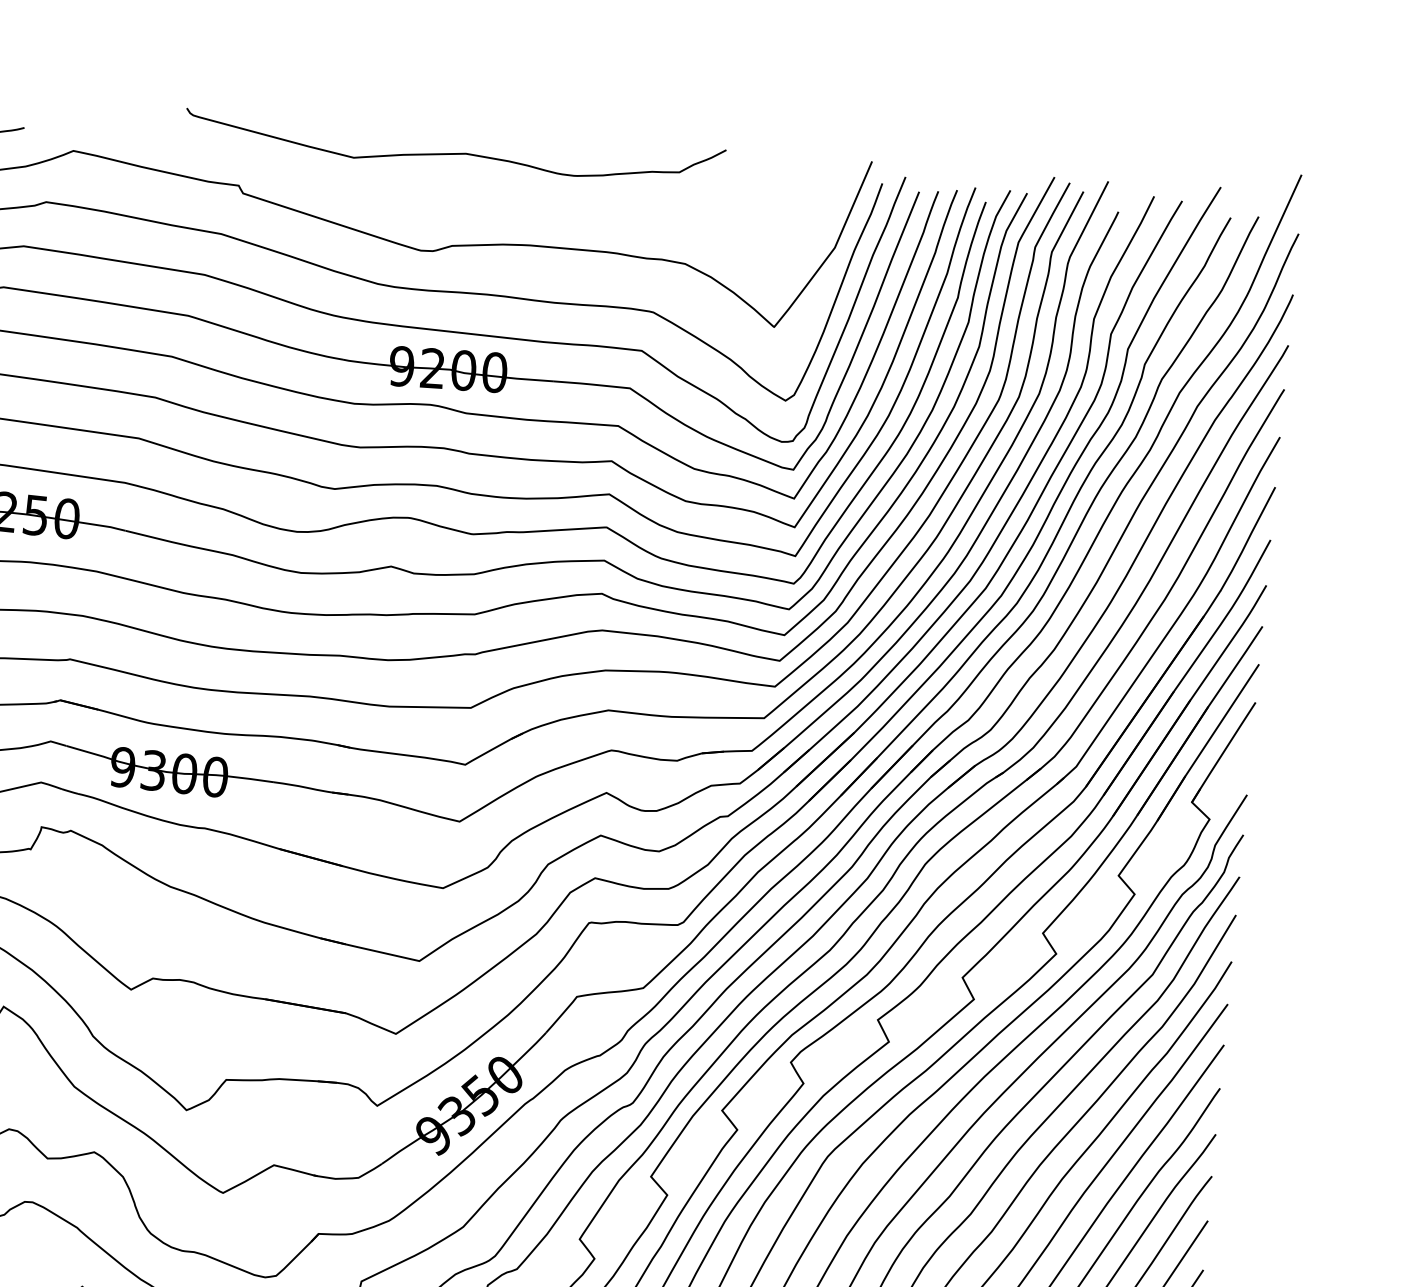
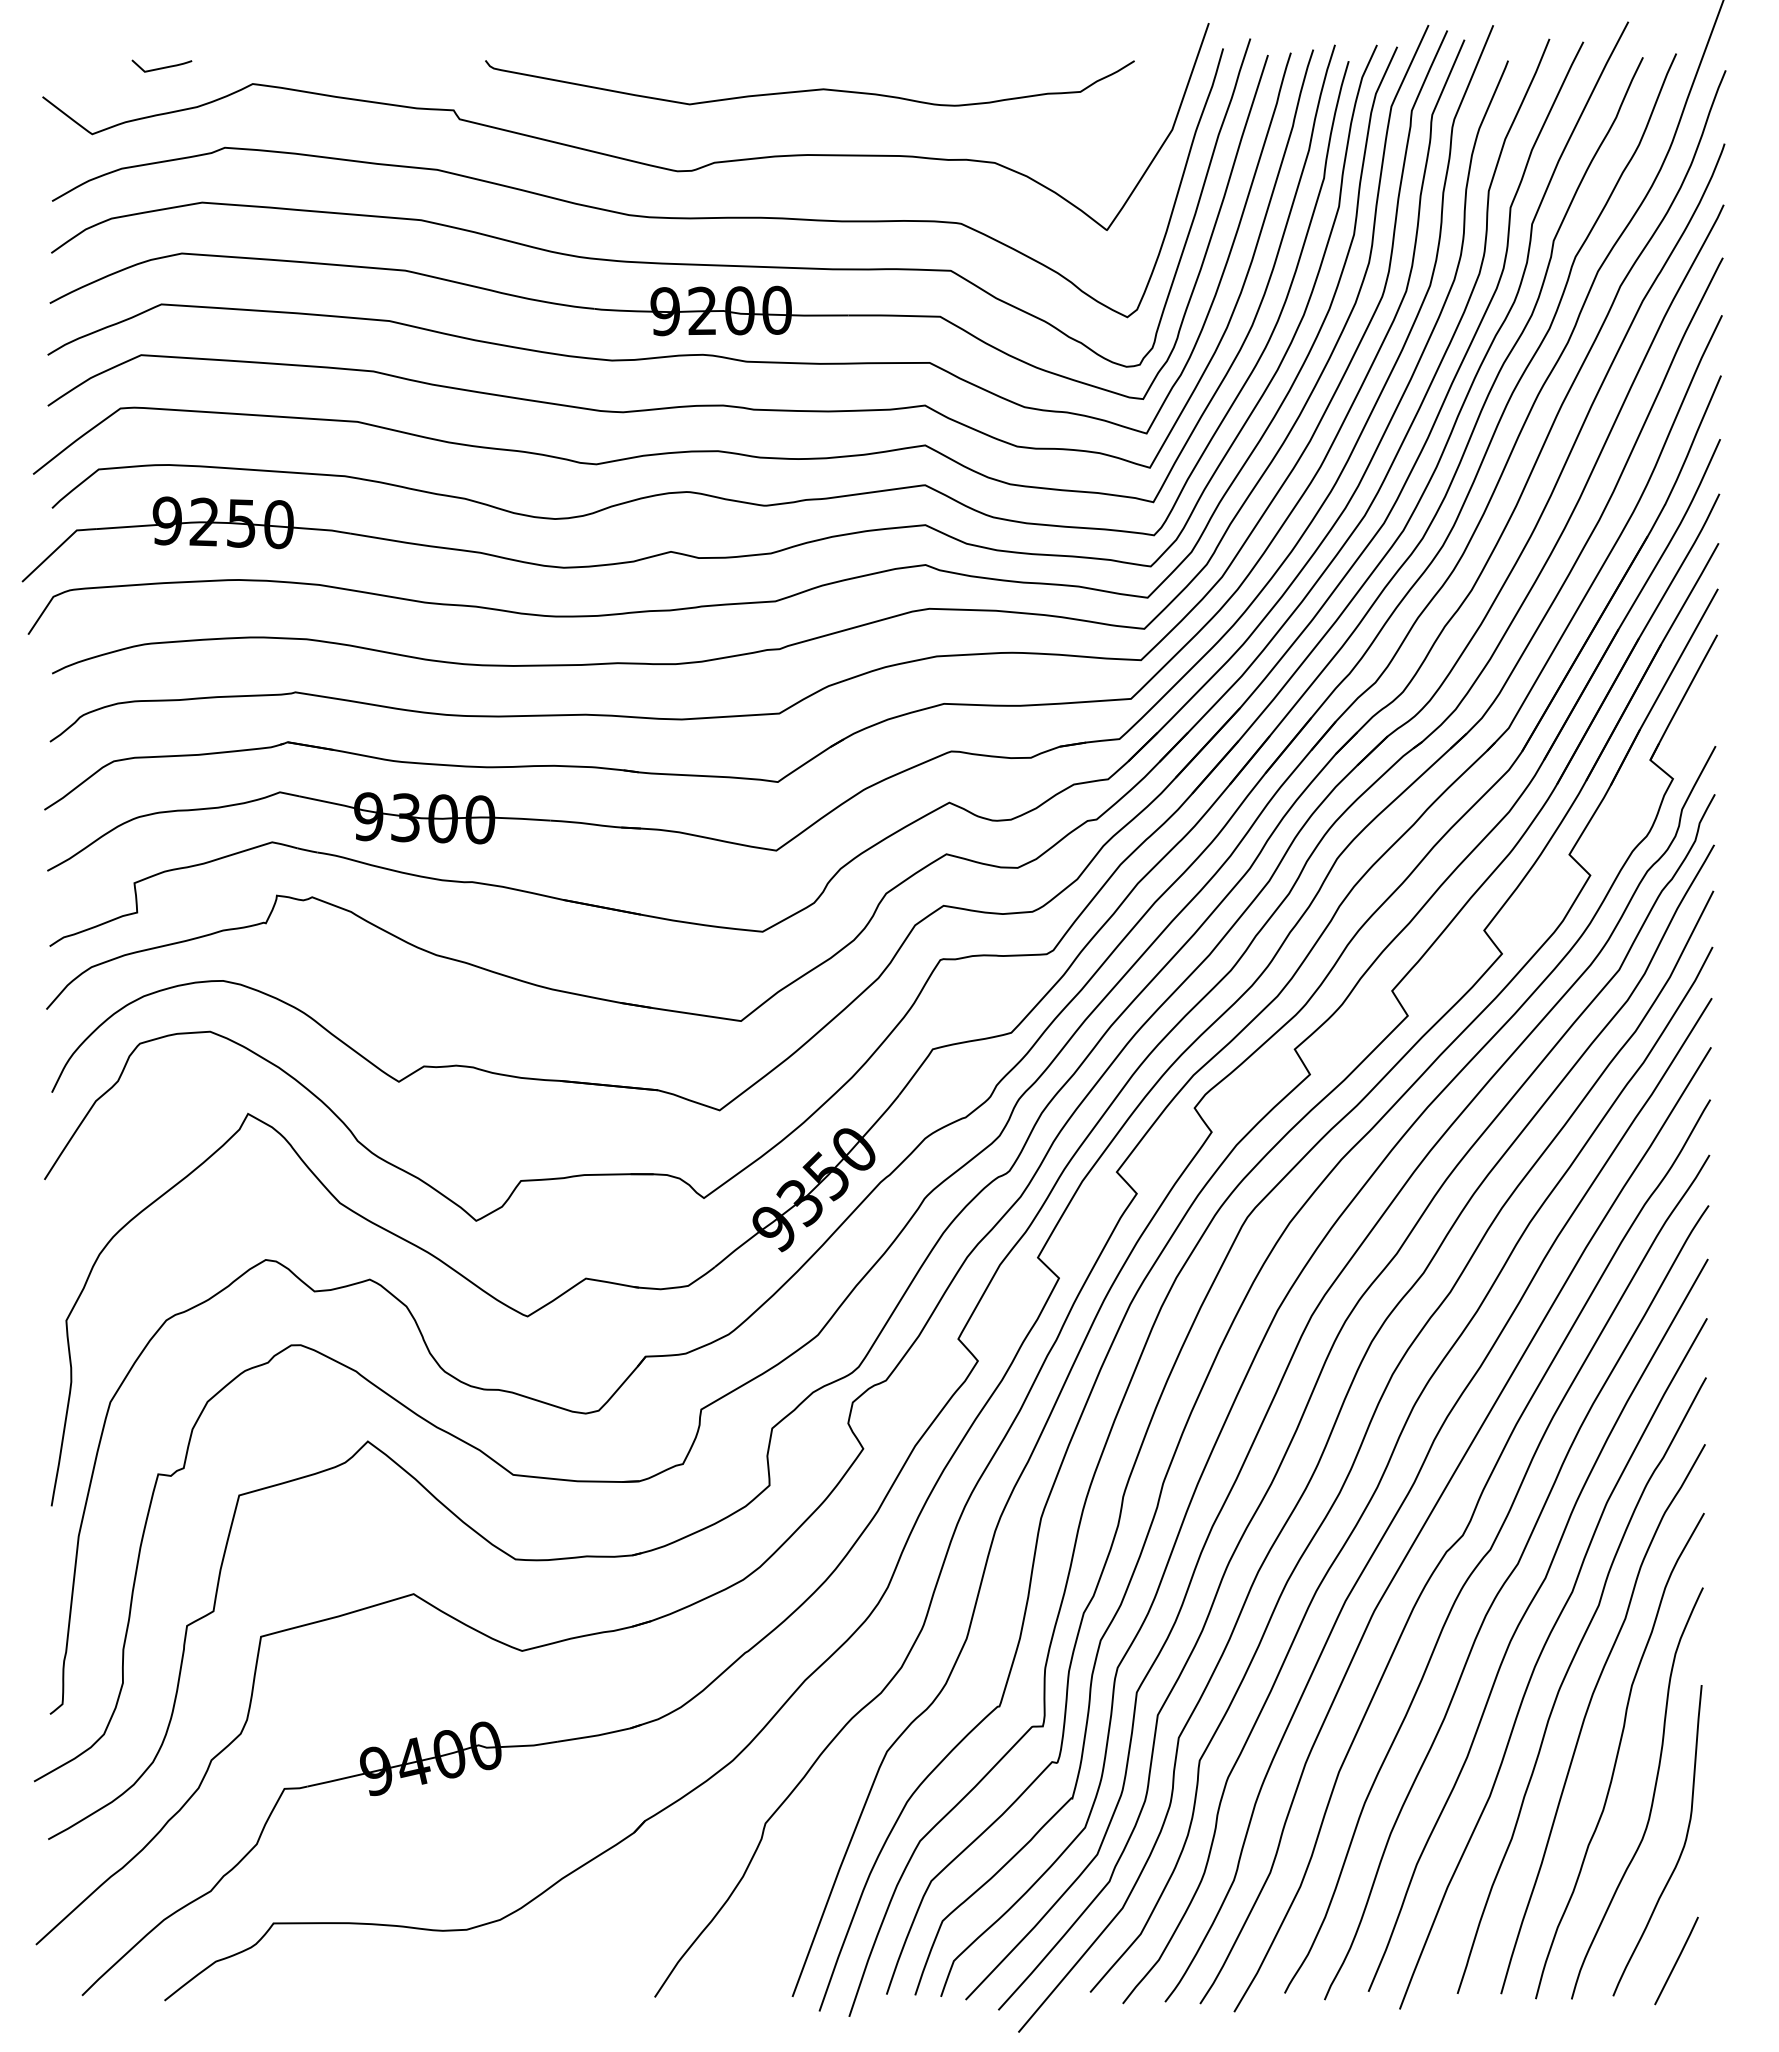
curve: (454, 153) -> (809, 89), moved

